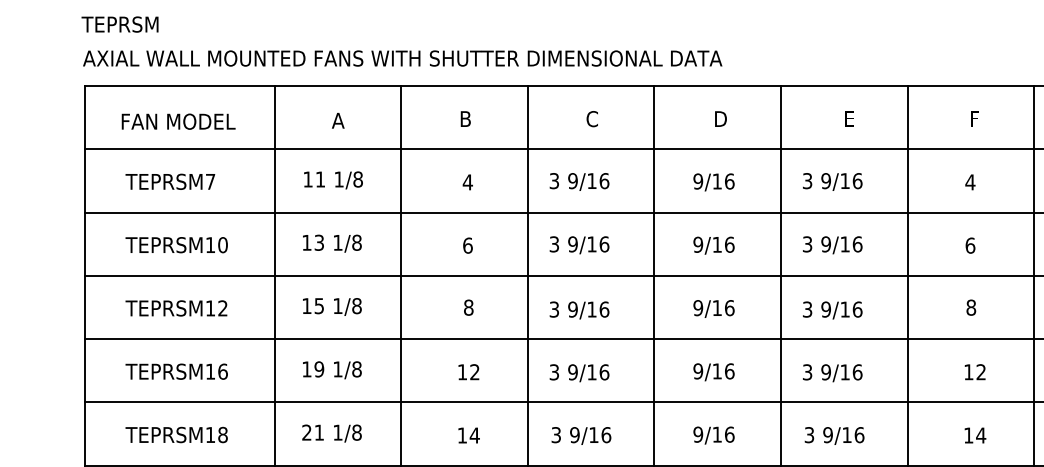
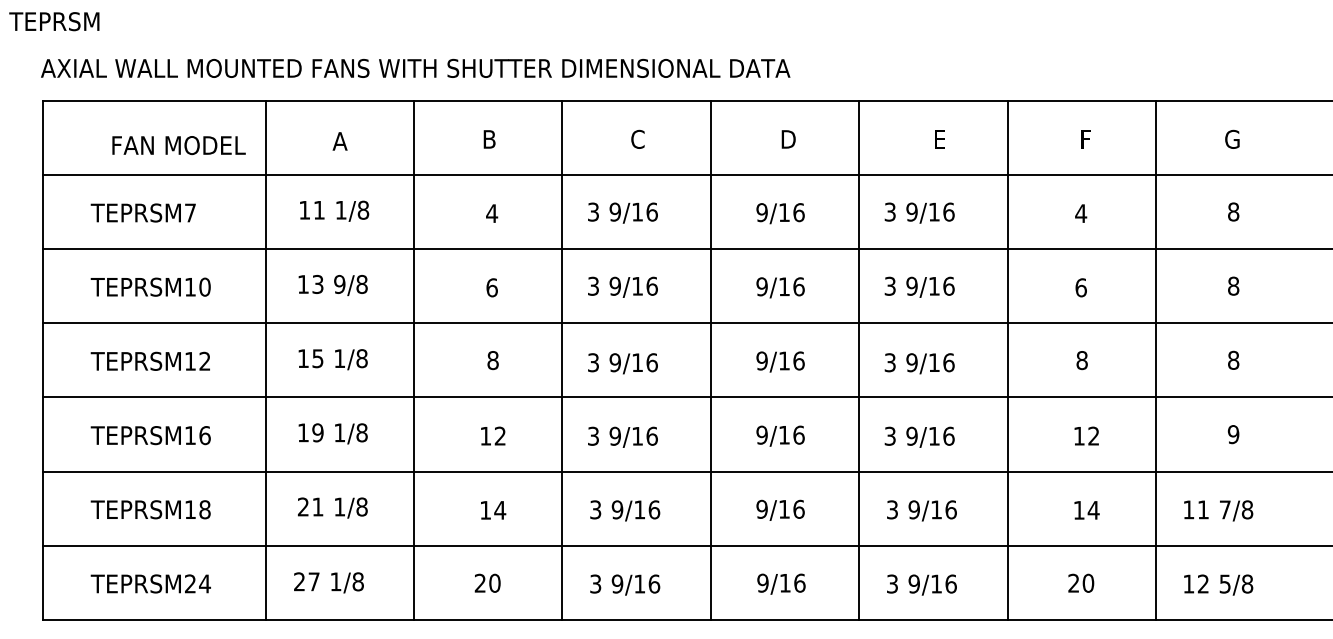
text: (120, 24) -> (54, 21), moved
text: (178, 121) -> (178, 145), moved
text: (337, 242) -> (339, 284), 1/8 -> 9/8

